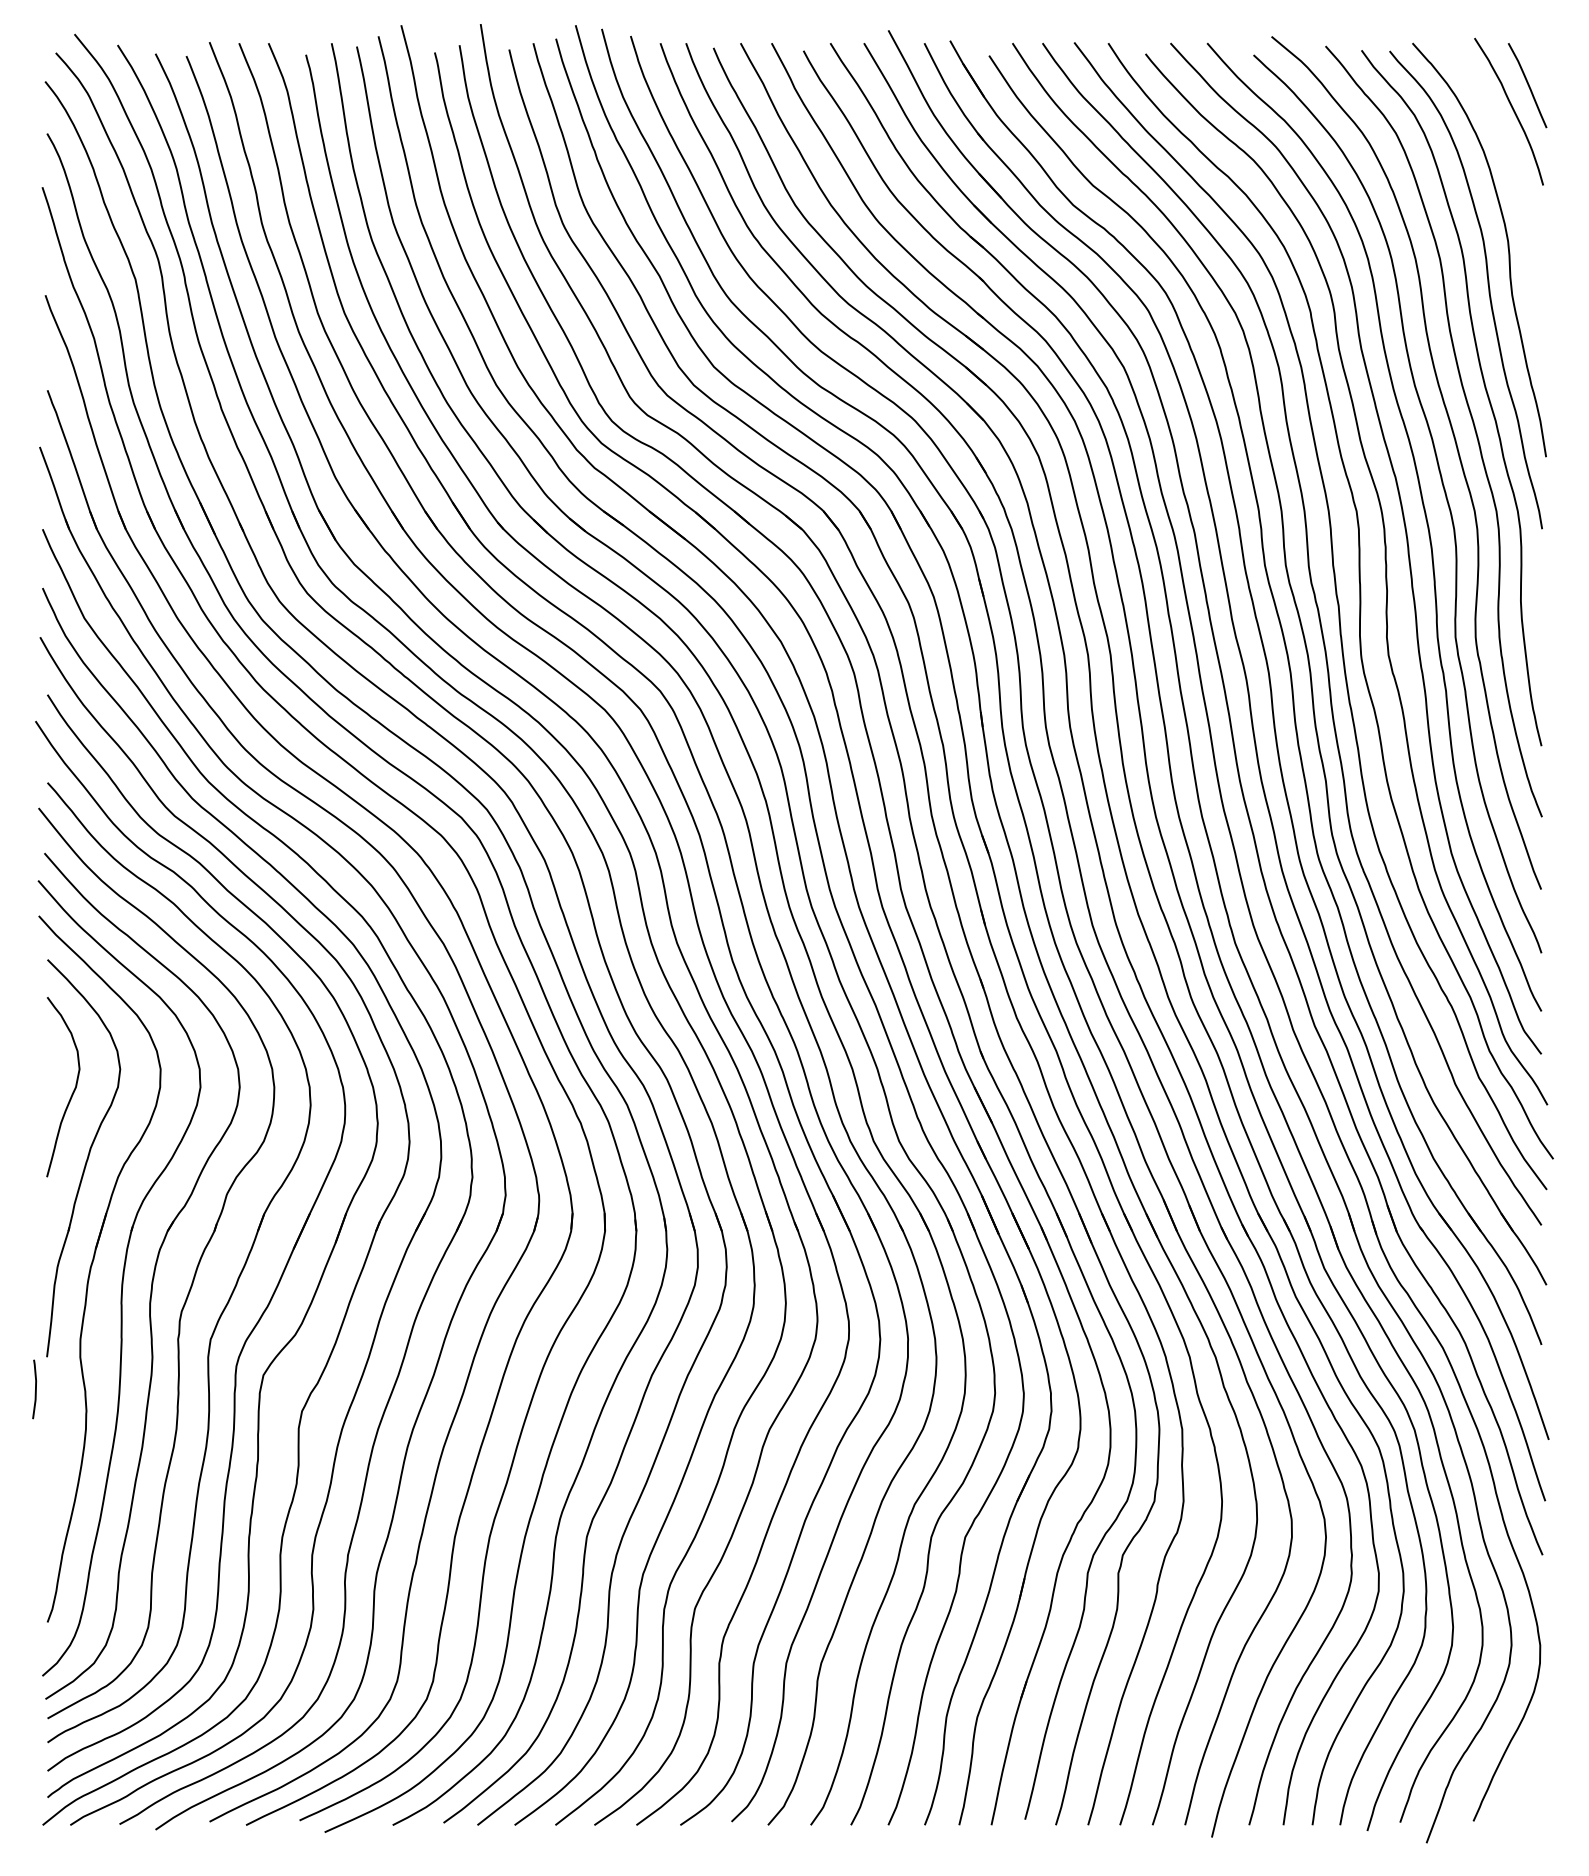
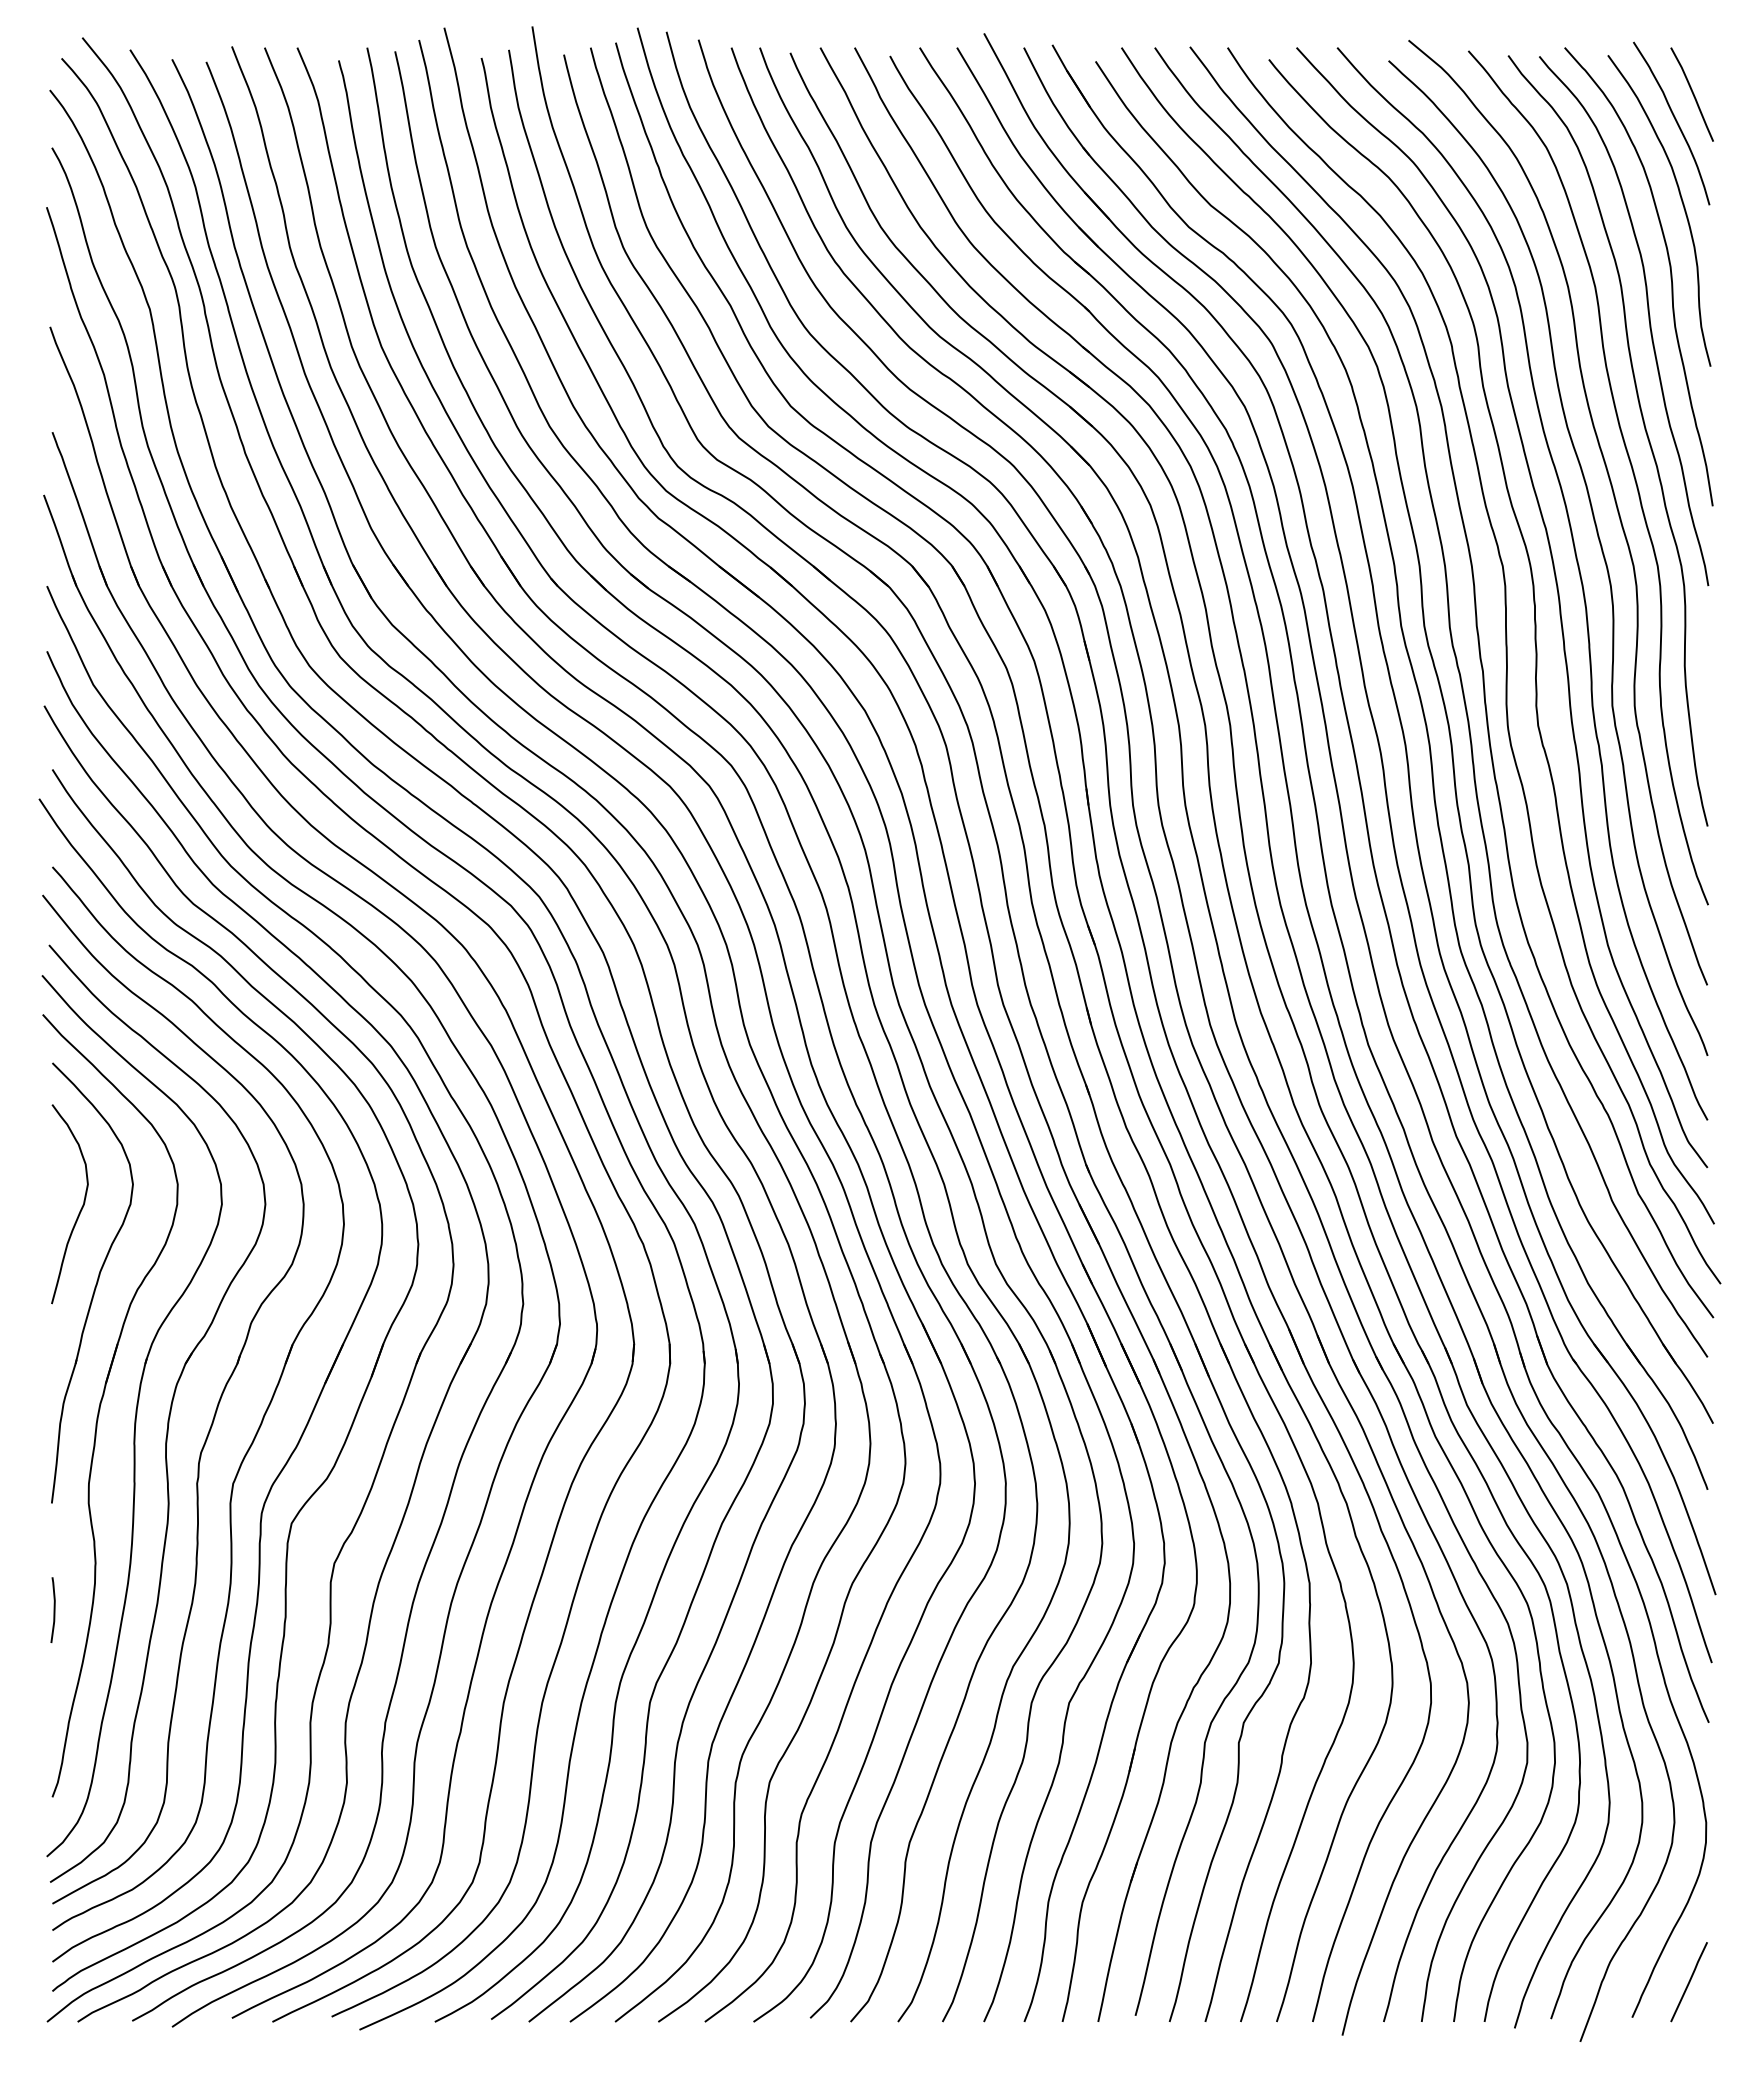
curve: (1517, 182) -> (1681, 202), added
curve: (34, 1388) -> (53, 1609), moved
line: (1524, 1789) -> (1688, 1982), added

